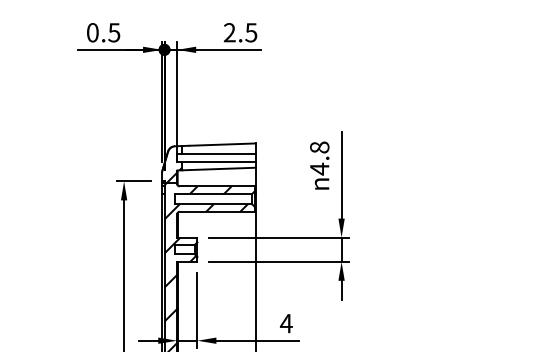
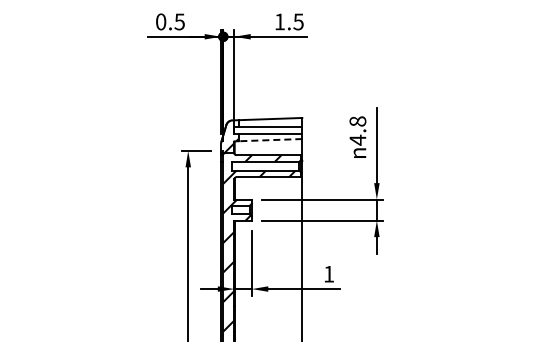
text: (229, 32) -> (279, 21), 2.5 -> 1.5
line: (218, 169) -> (270, 140), solid -> dashed
text: (285, 323) -> (328, 274), 4 -> 1

